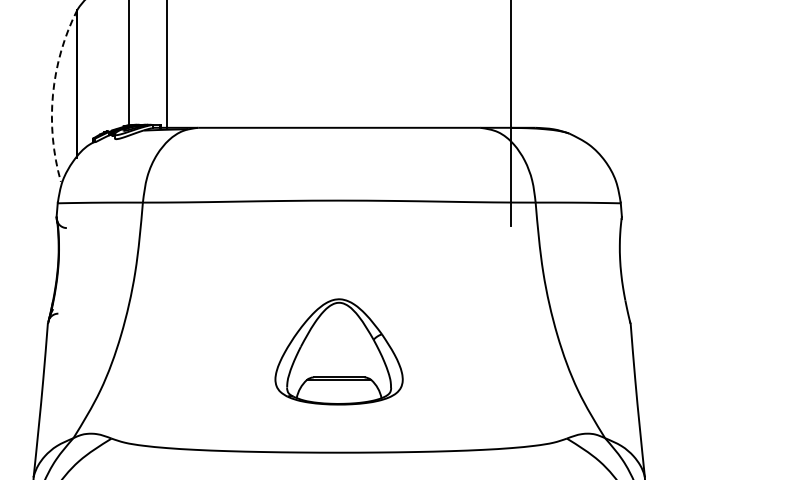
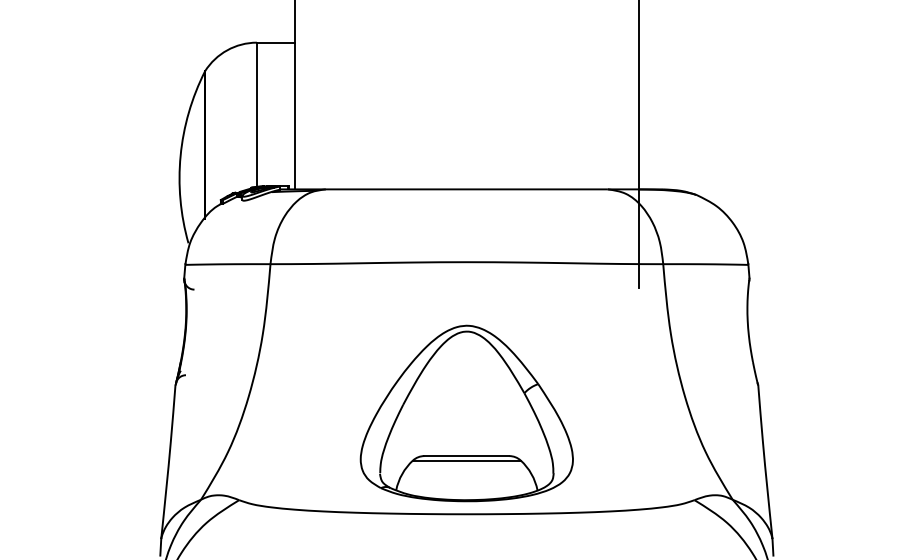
arc: (52, 93) -> (180, 155), dashed -> solid
part: (338, 351) -> (466, 413), size x1.67

